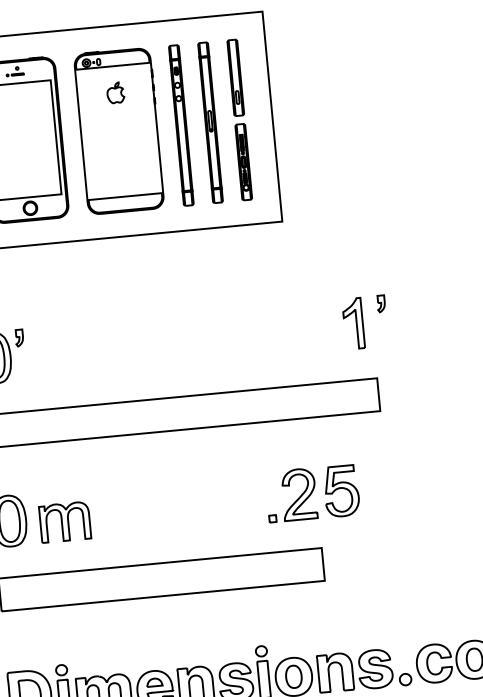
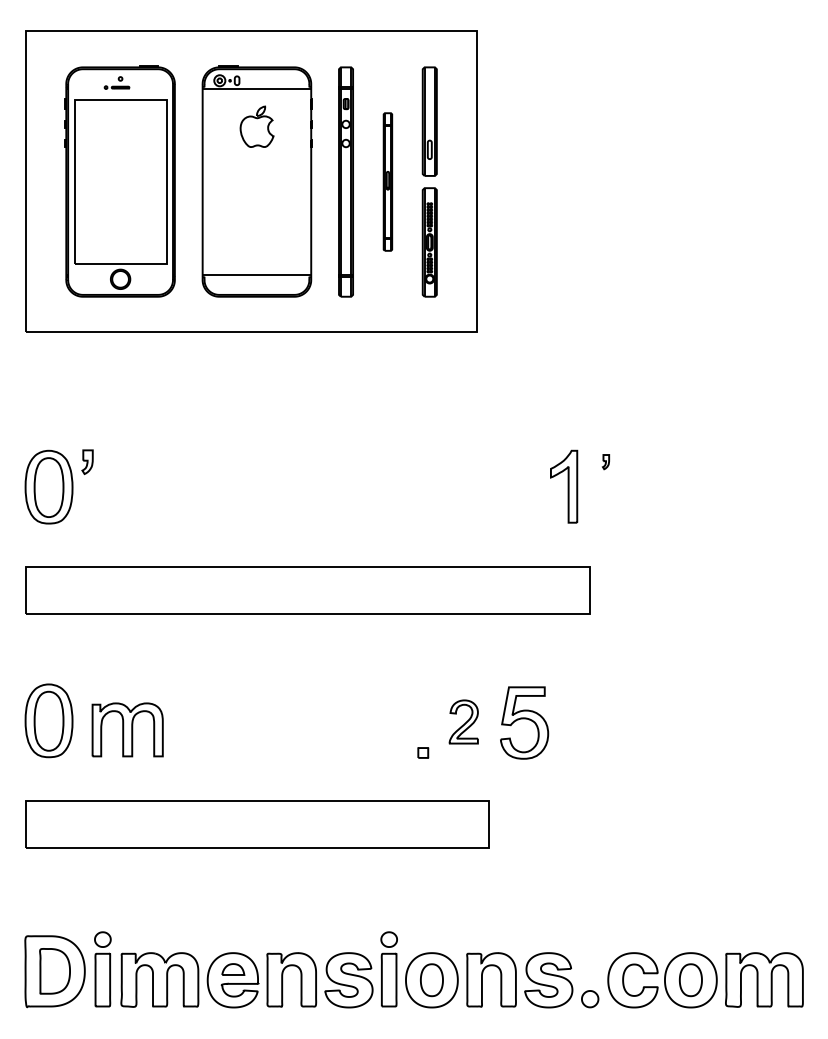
part: (115, 92) -> (256, 126), size x1.4
part: (210, 122) -> (387, 181), size x0.6
part: (380, 303) -> (605, 461), size x0.6
part: (298, 494) -> (463, 721), size x0.6

